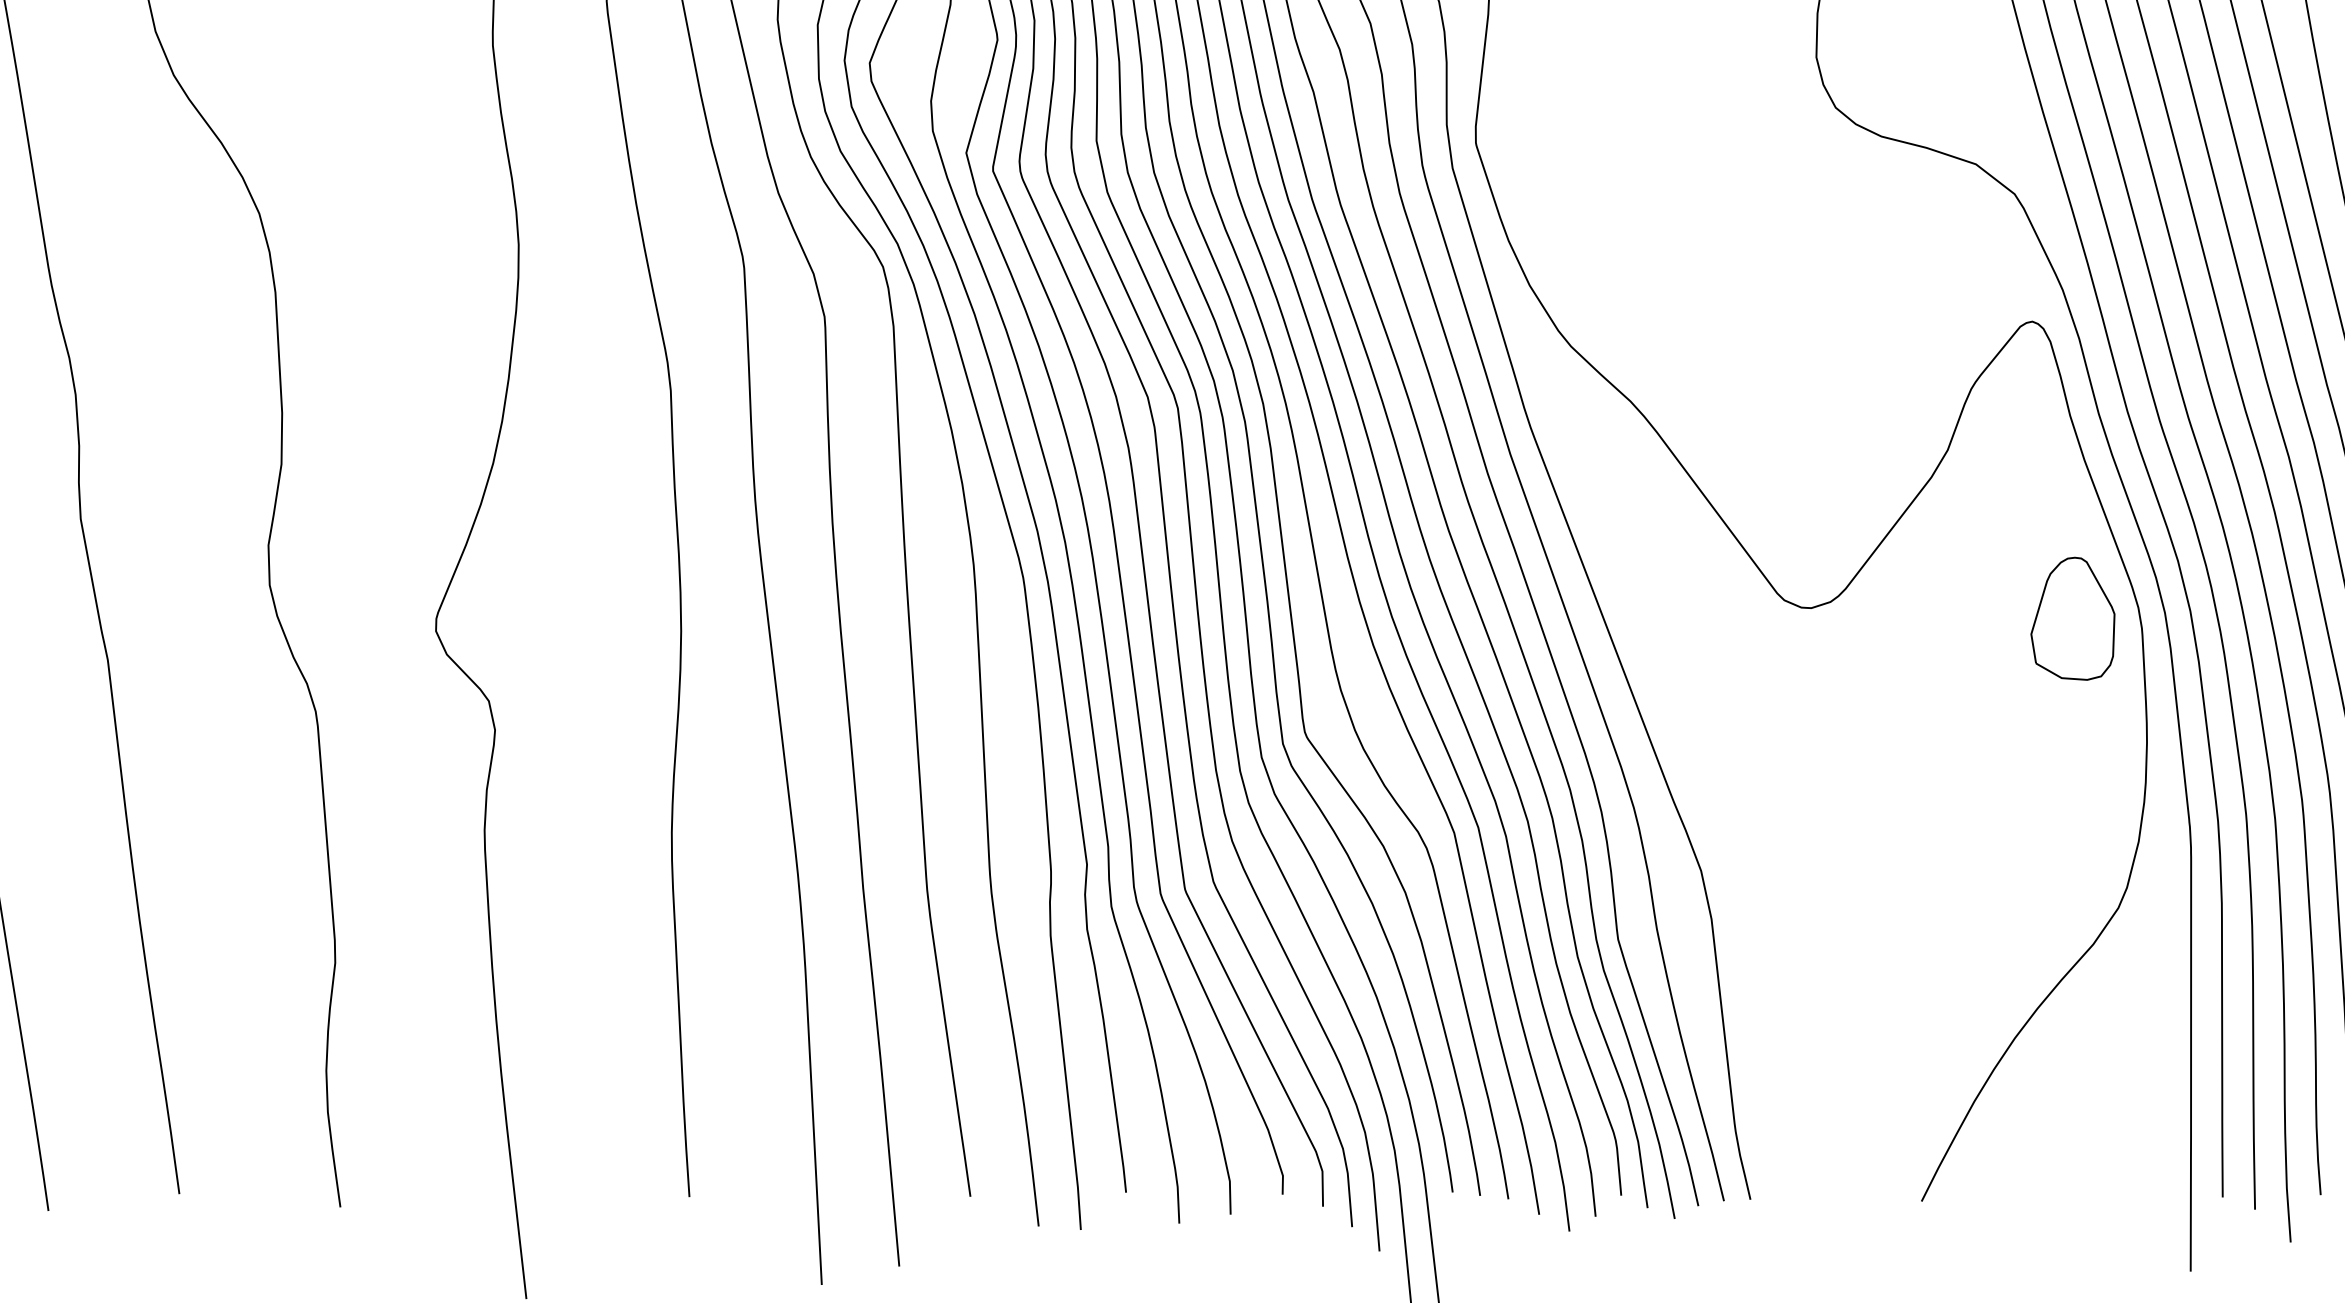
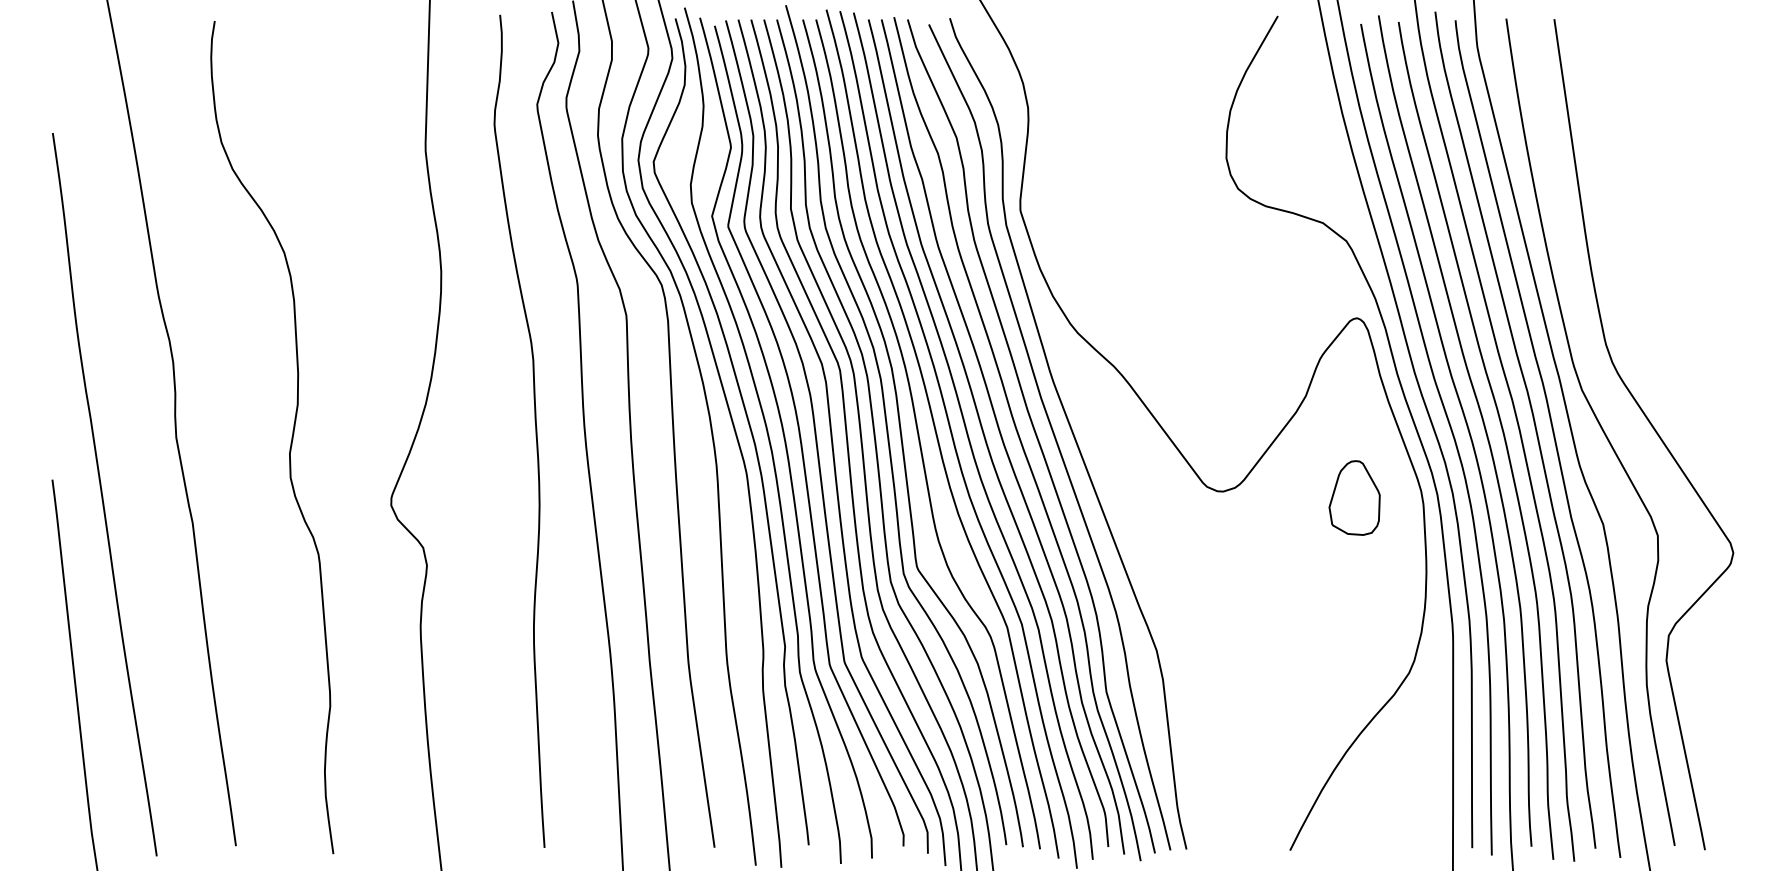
part: (2072, 617) -> (1354, 497), moved

